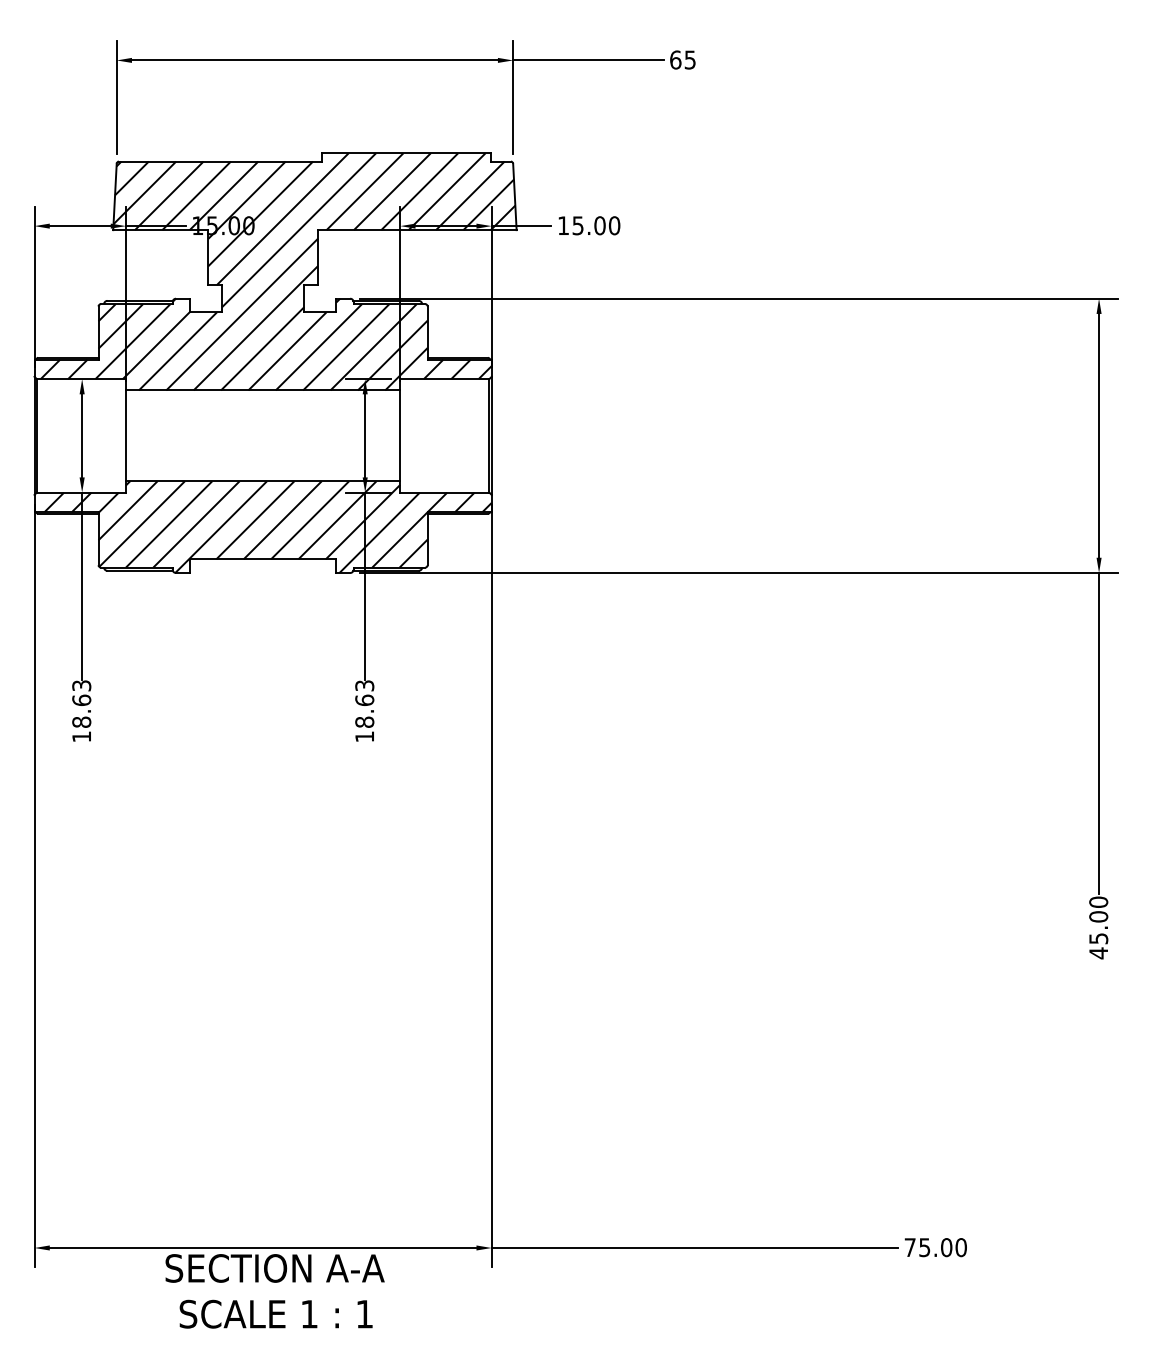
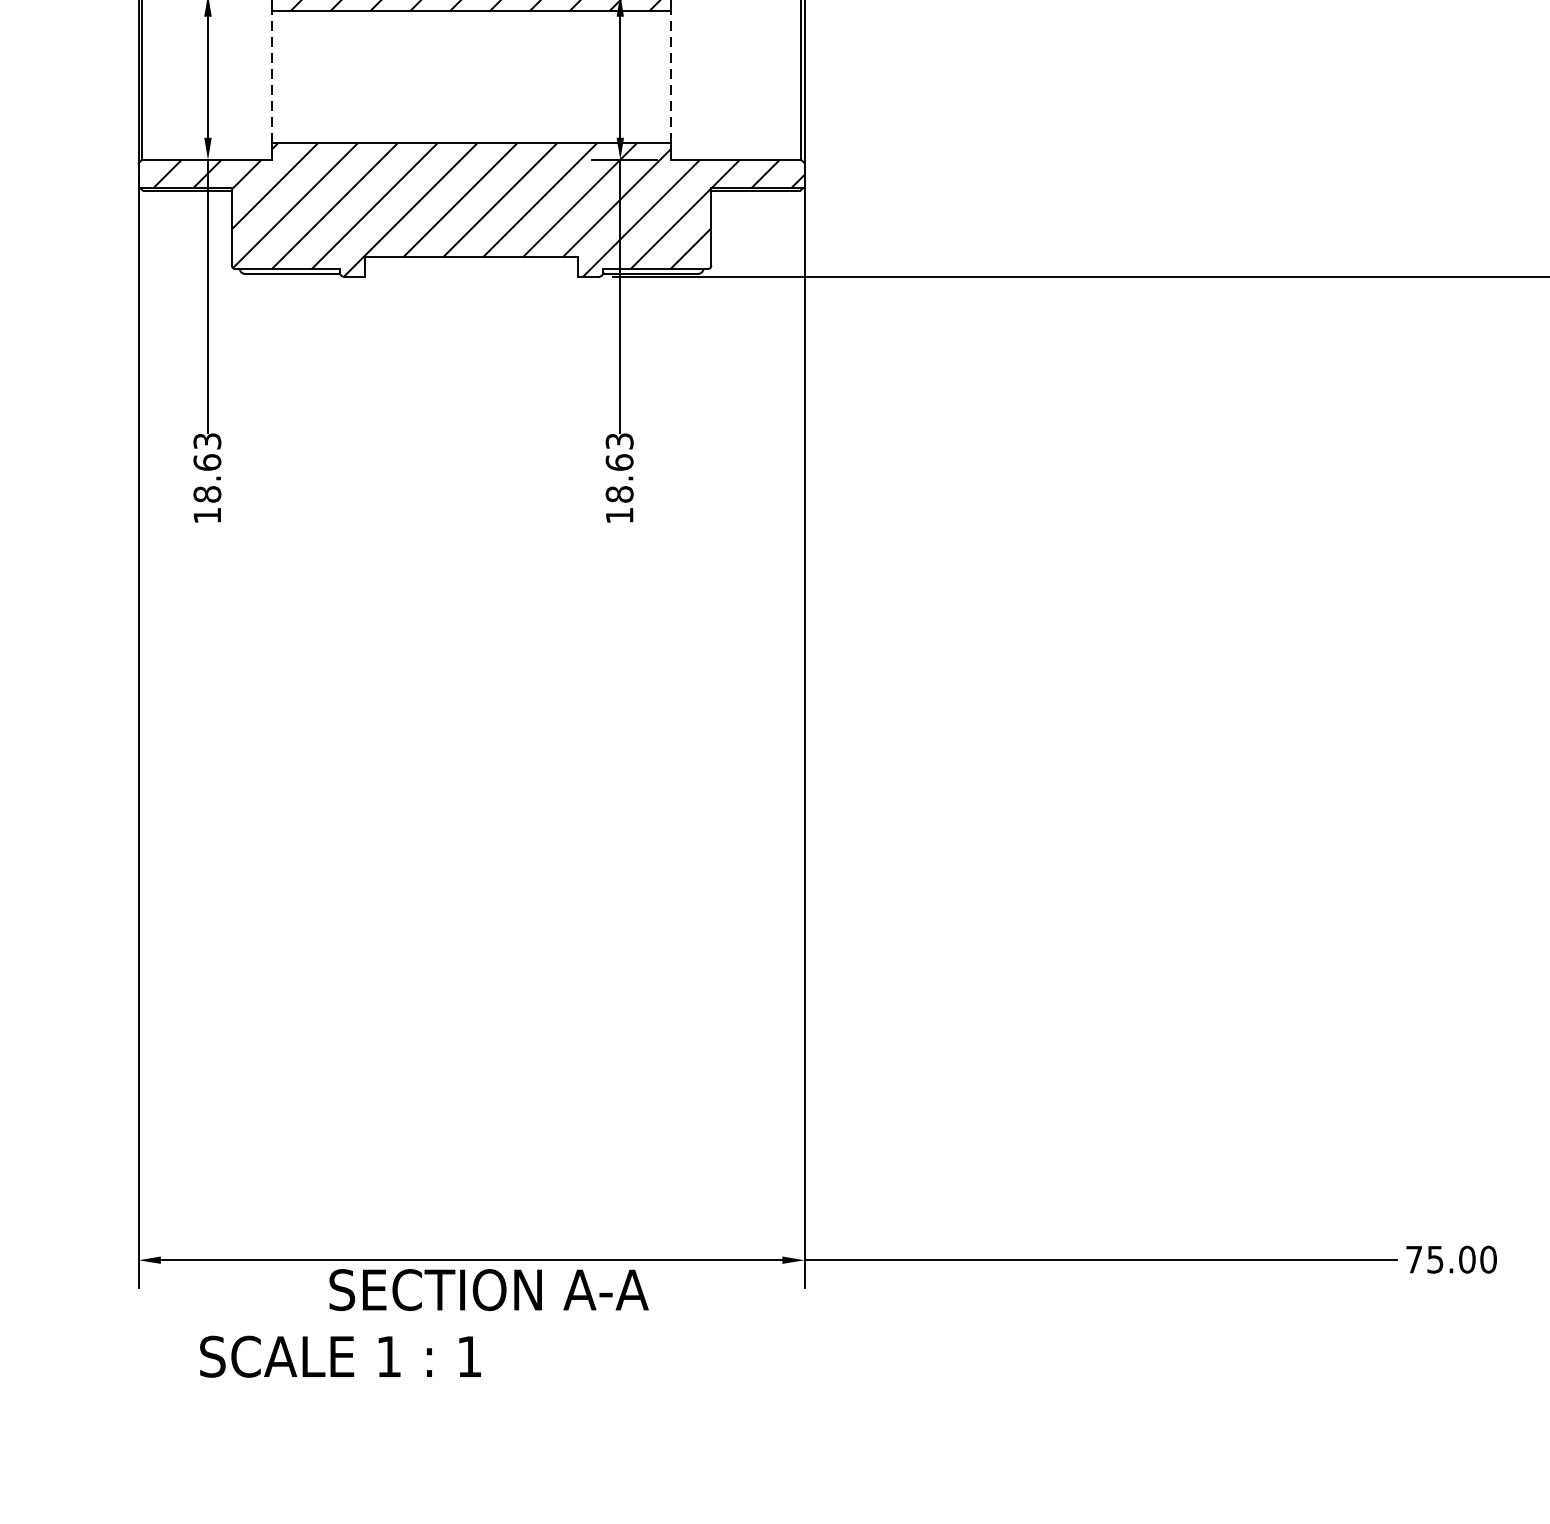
line: (125, 435) -> (271, 76), solid -> dashed
line: (400, 435) -> (671, 76), solid -> dashed
text: (275, 1313) -> (339, 1355), moved

